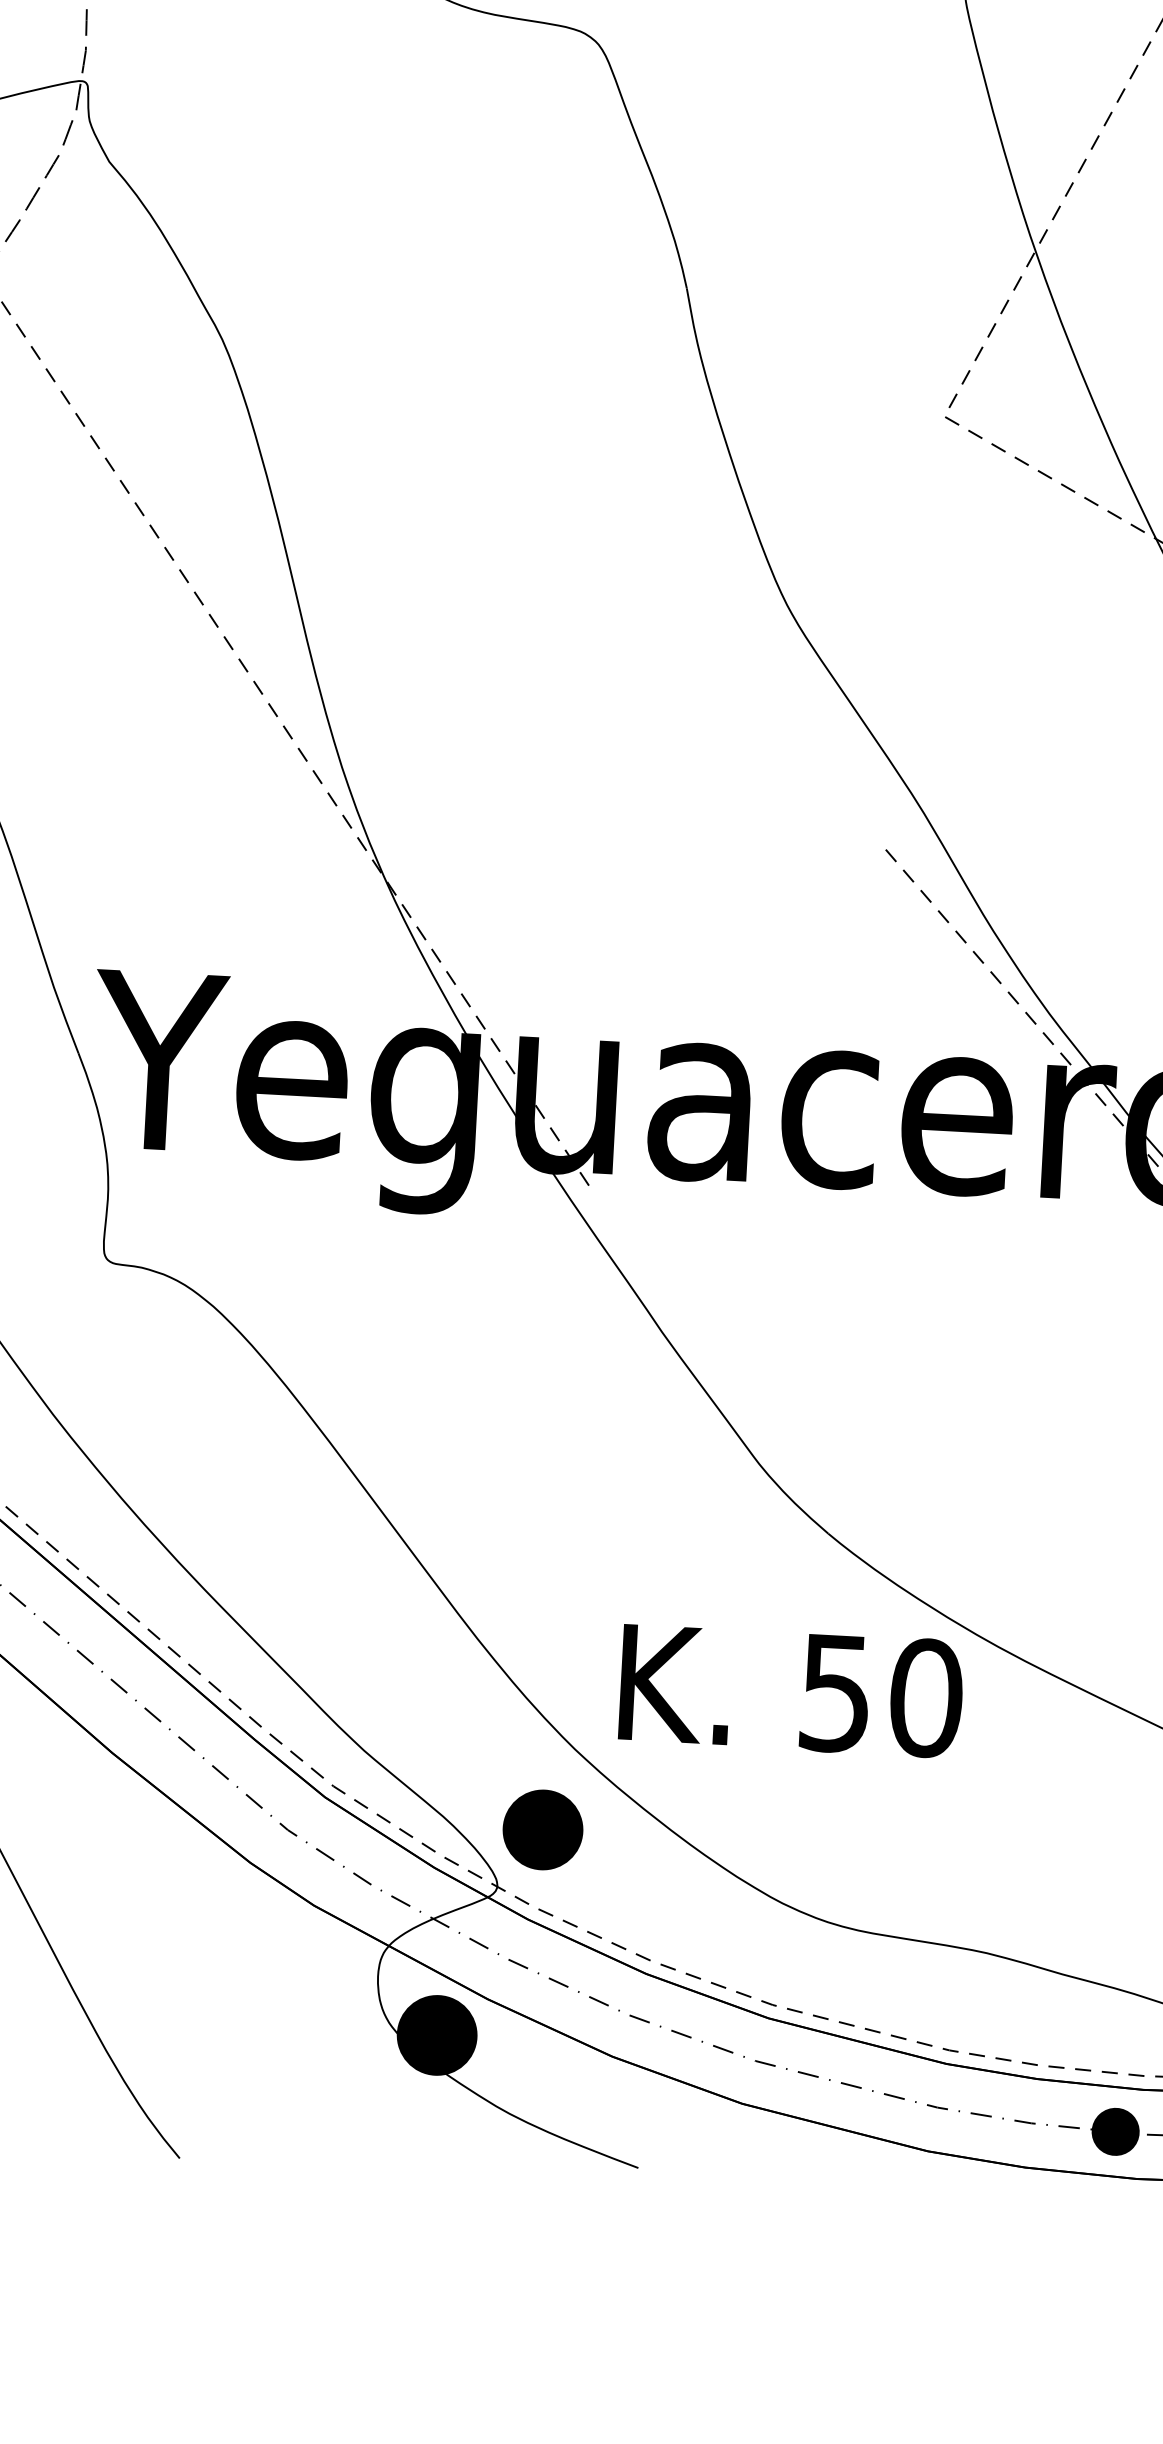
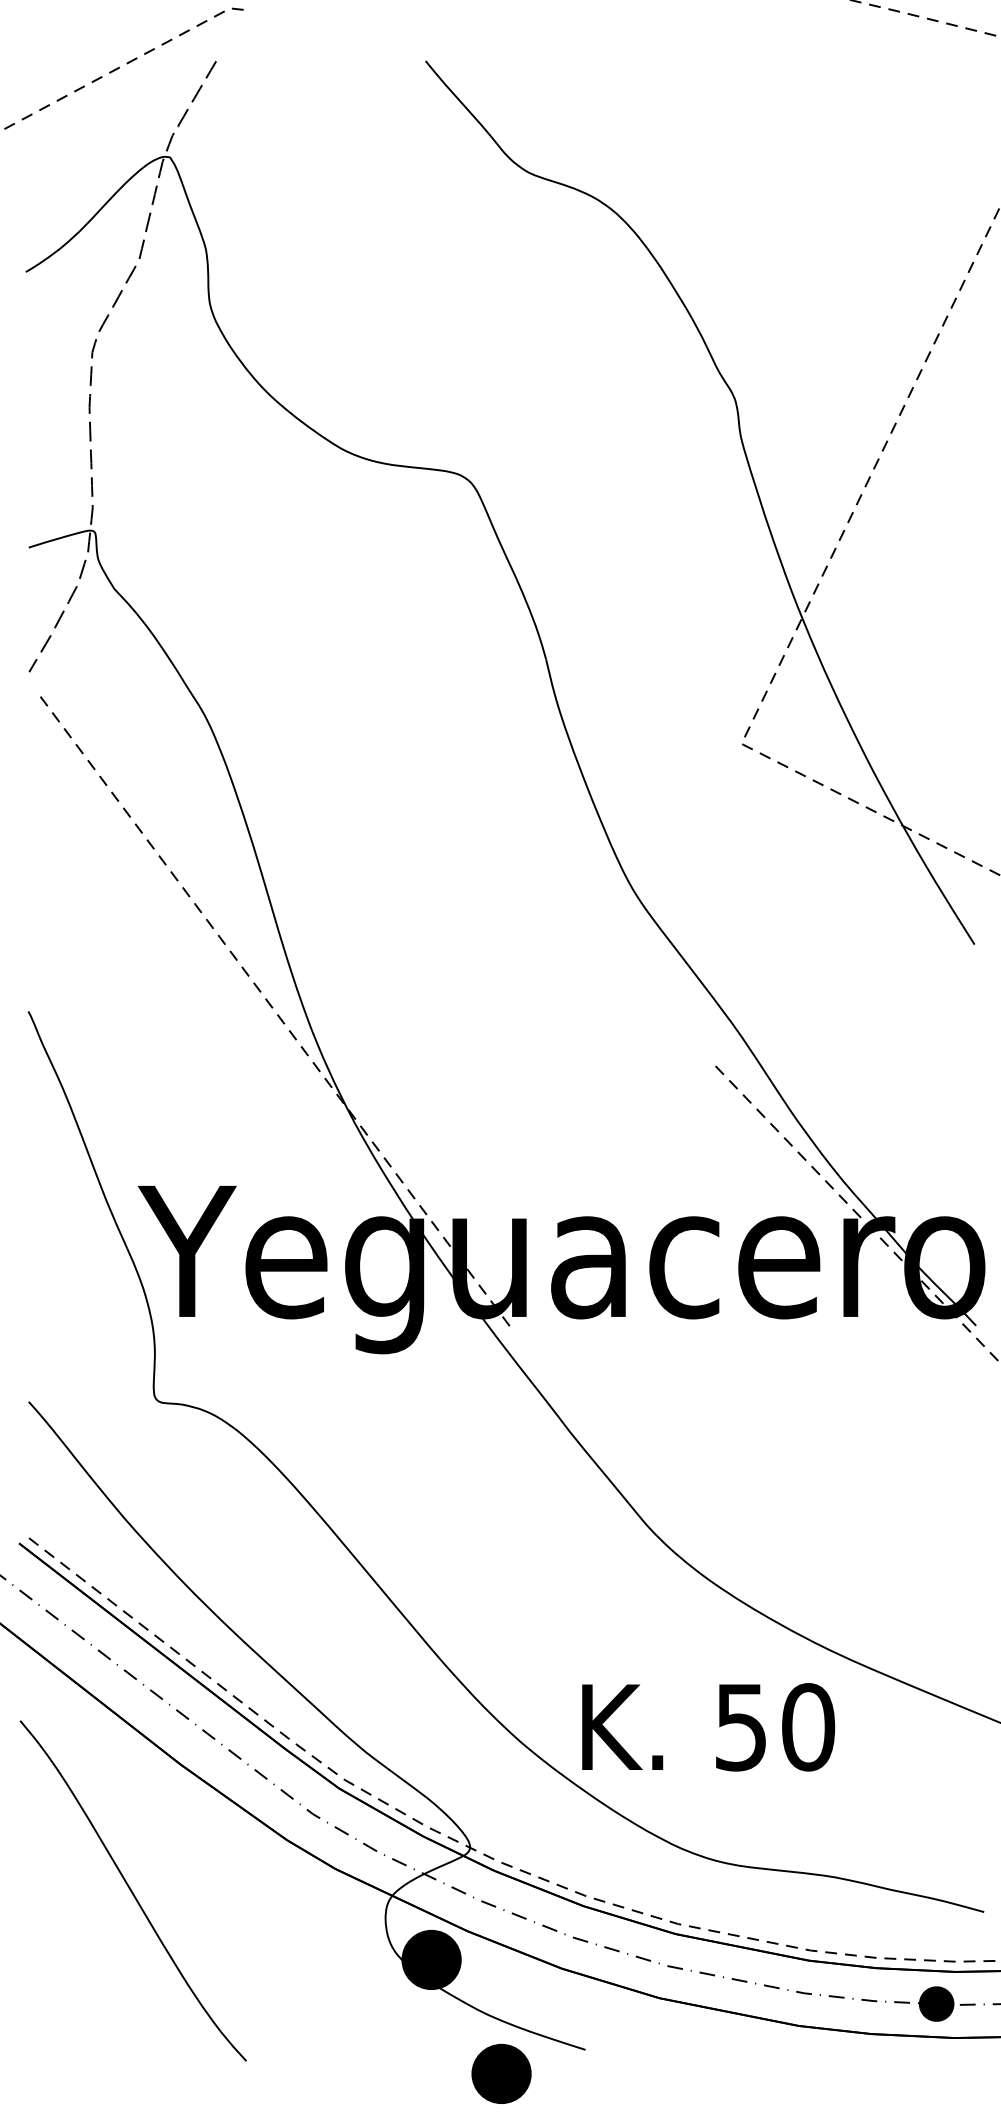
text: (791, 1691) -> (708, 1727), moved
part: (542, 1829) -> (501, 2073), moved

